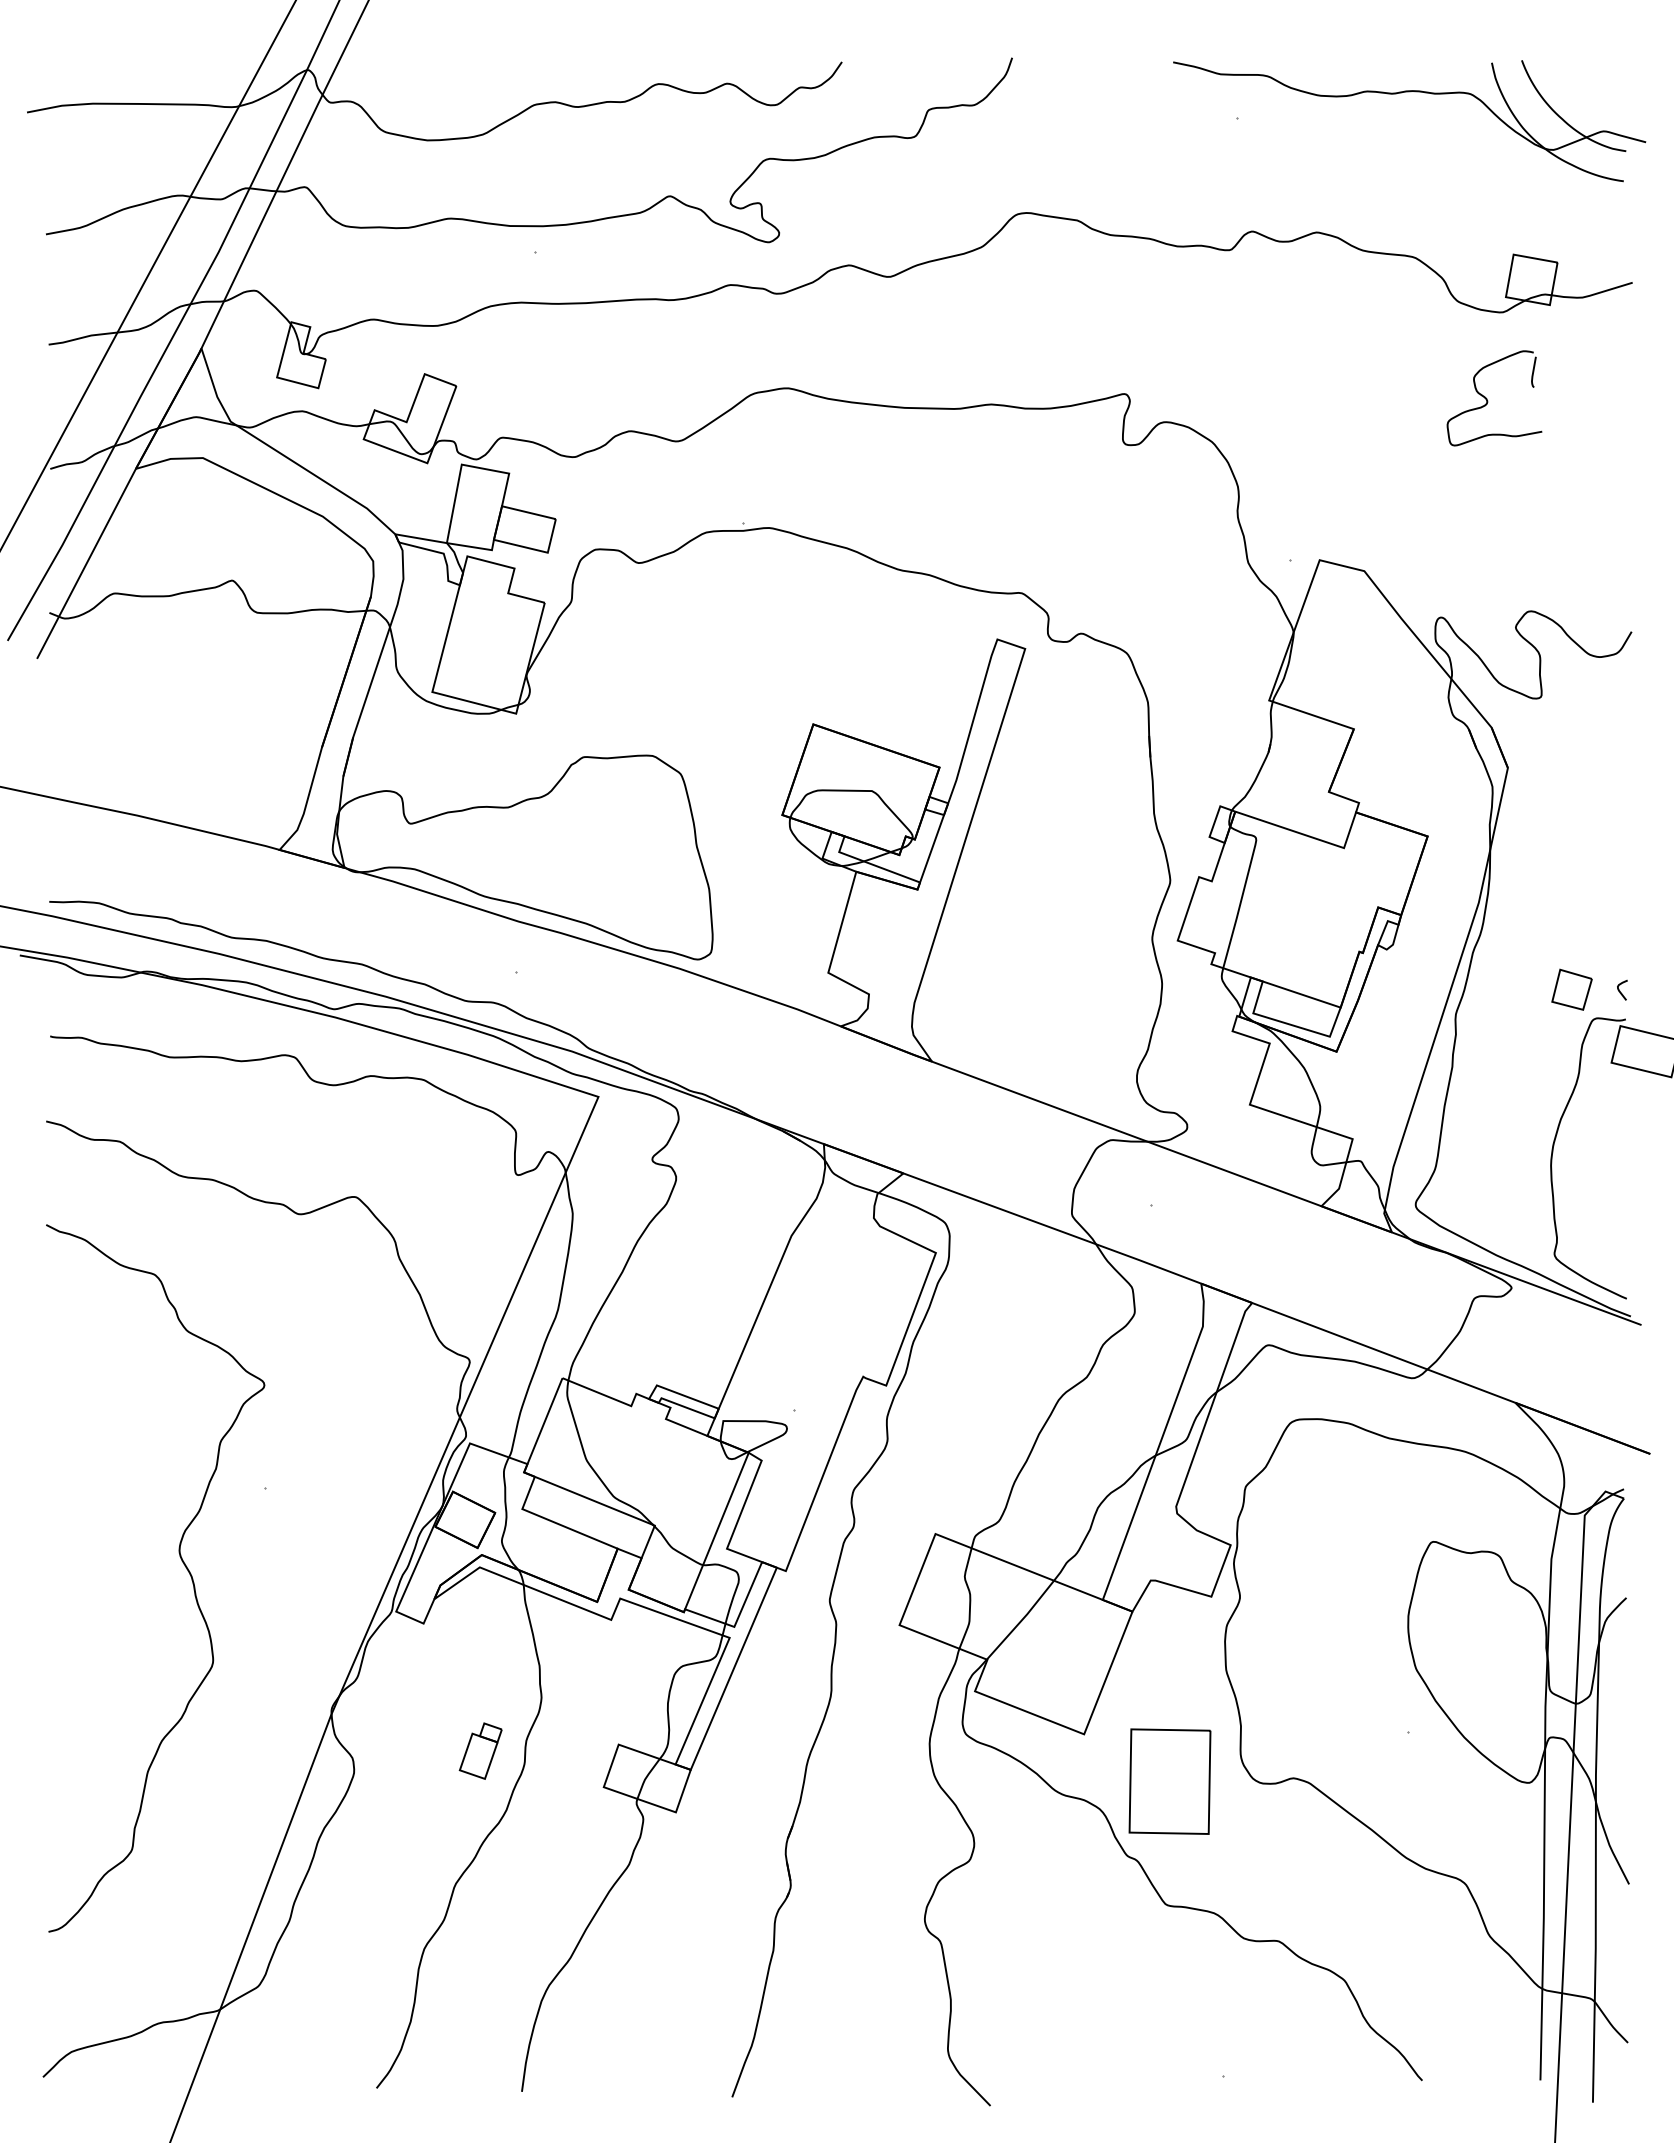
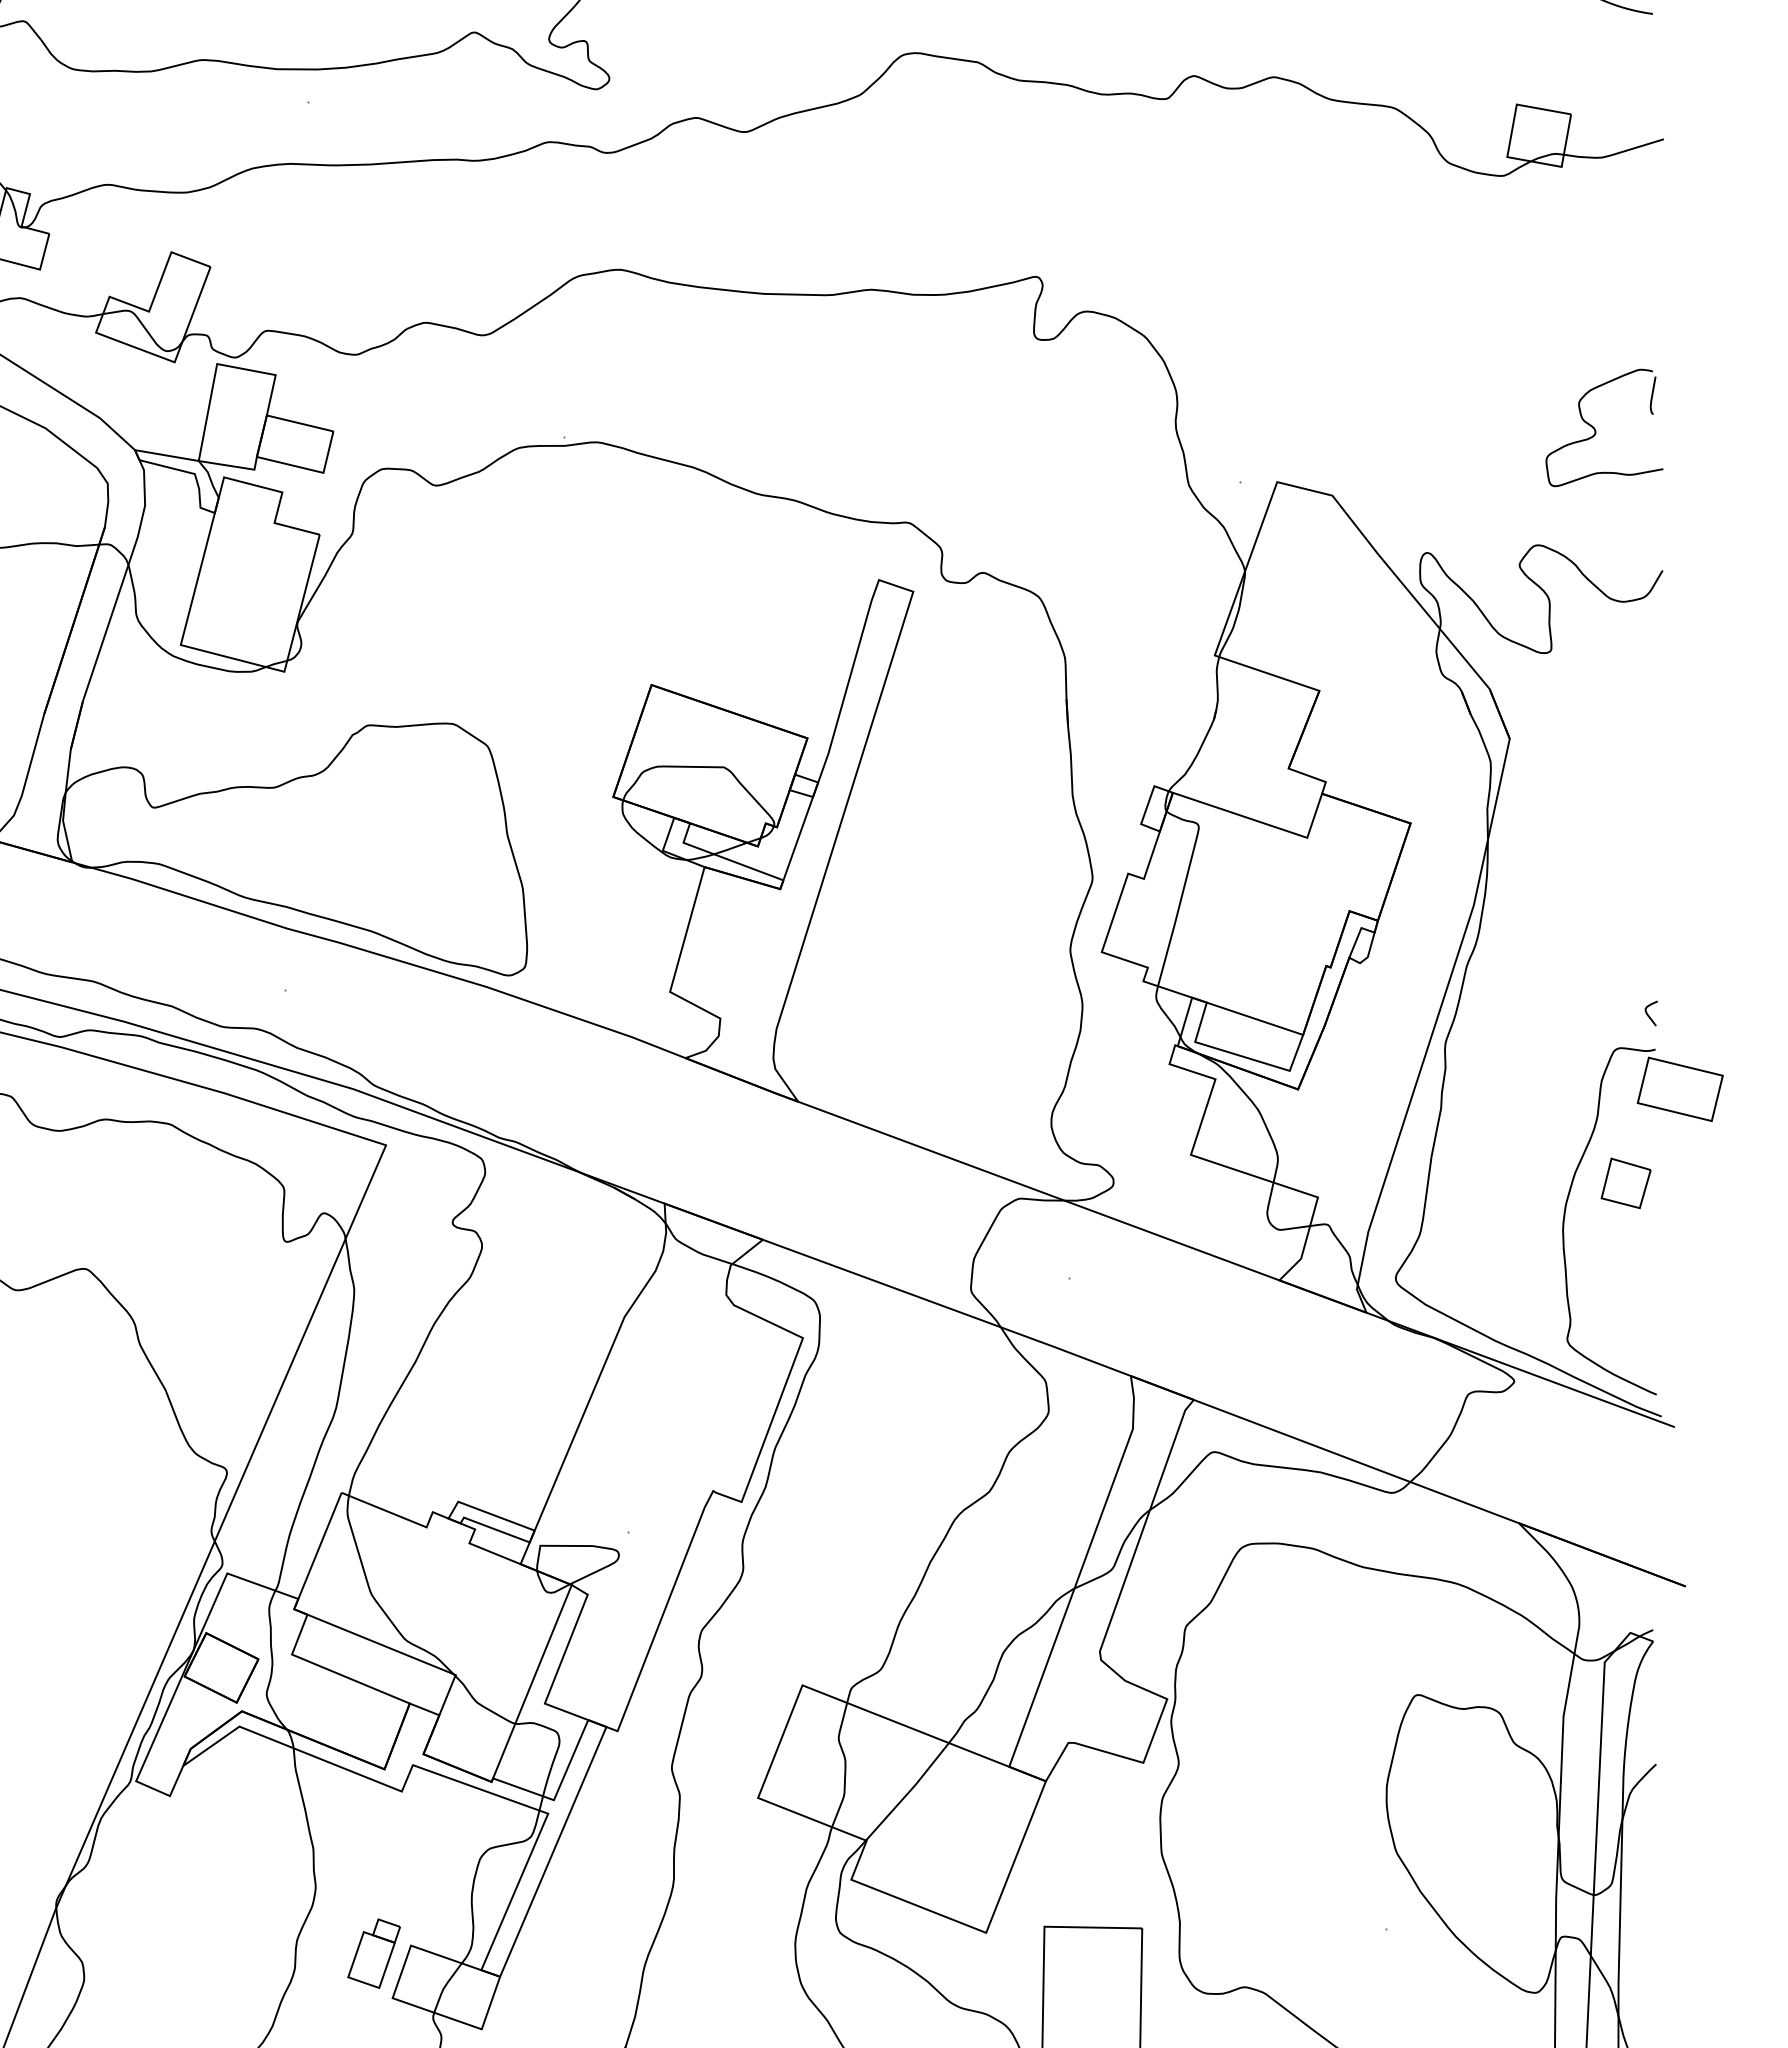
part: (1488, 401) -> (1596, 431), moved
part: (1571, 989) -> (1625, 1183), moved
part: (480, 1750) -> (373, 1952), moved

